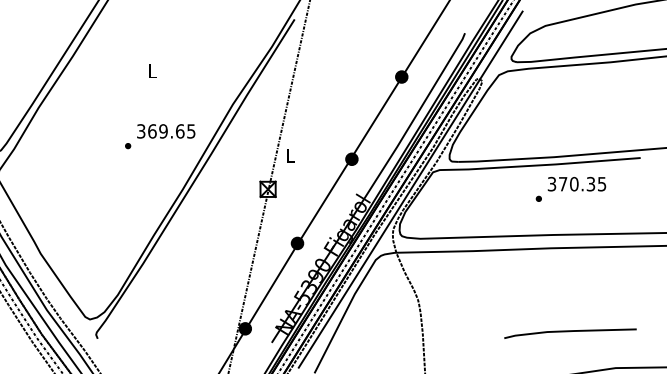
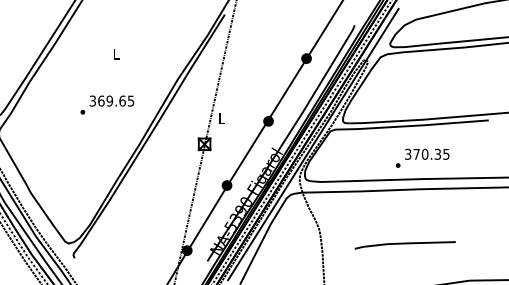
text: (160, 135) -> (107, 104), moved
text: (570, 188) -> (422, 157), moved
line: (569, 332) -> (404, 244), moved

